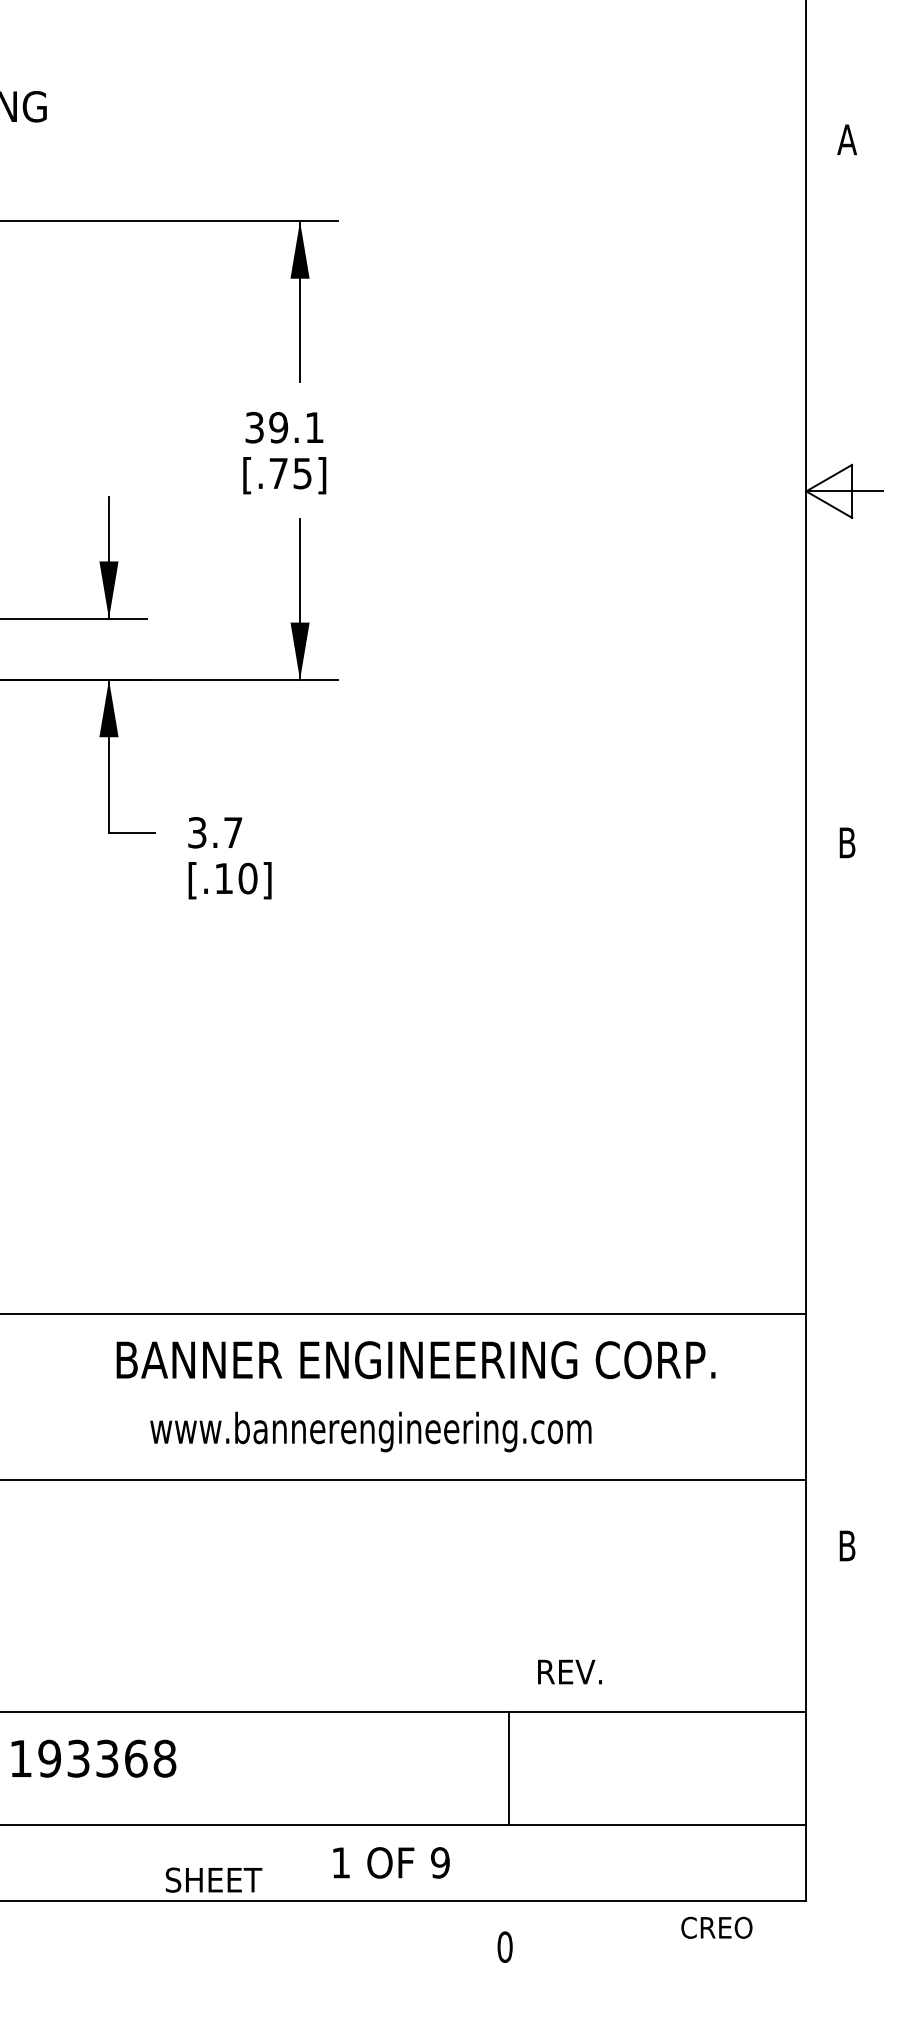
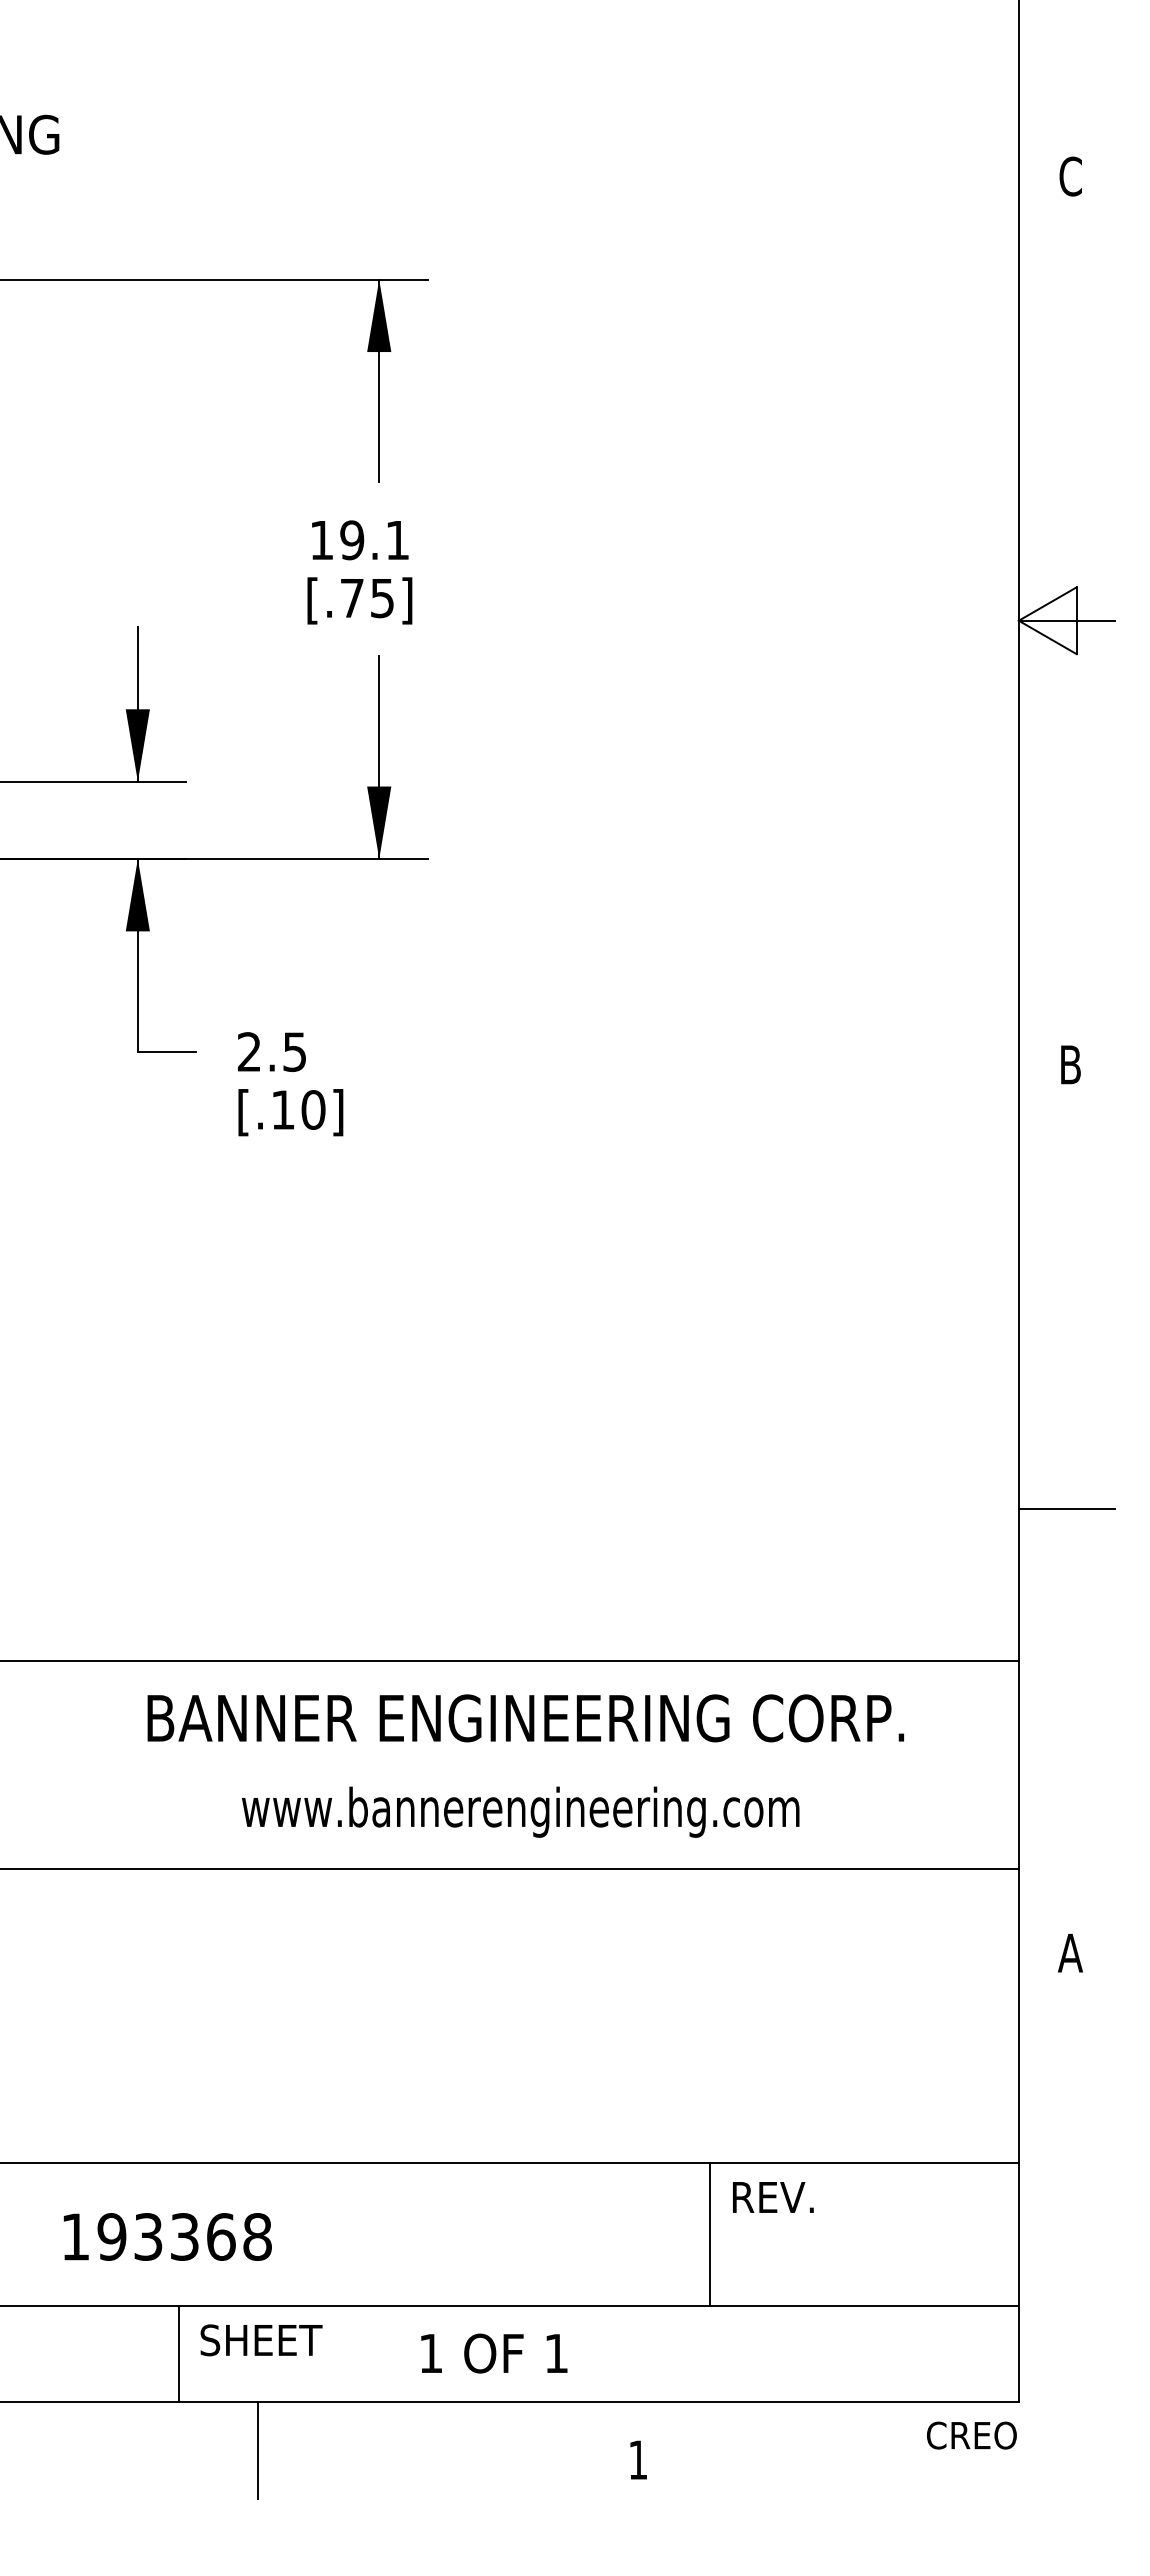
text: (846, 139) -> (1069, 176), A -> C
text: (254, 427) -> (321, 540), 39.1 -> 19.1
text: (215, 833) -> (272, 1052), 3.7 -> 2.5
line: (844, 1194) -> (1066, 1509), added
text: (370, 1431) -> (520, 1811), moved
text: (846, 1545) -> (1069, 1952), B -> A
text: (570, 1672) -> (773, 2197), moved
text: (93, 1758) -> (167, 2236), moved
line: (508, 1767) -> (709, 2233), moved
line: (141, 1862) -> (178, 2353), added
text: (440, 1862) -> (556, 2353), 9 -> 1
text: (213, 1880) -> (261, 2340), moved
text: (716, 1927) -> (971, 2435), moved
line: (203, 1939) -> (257, 2450), added
text: (504, 1947) -> (637, 2460), 0 -> 1

